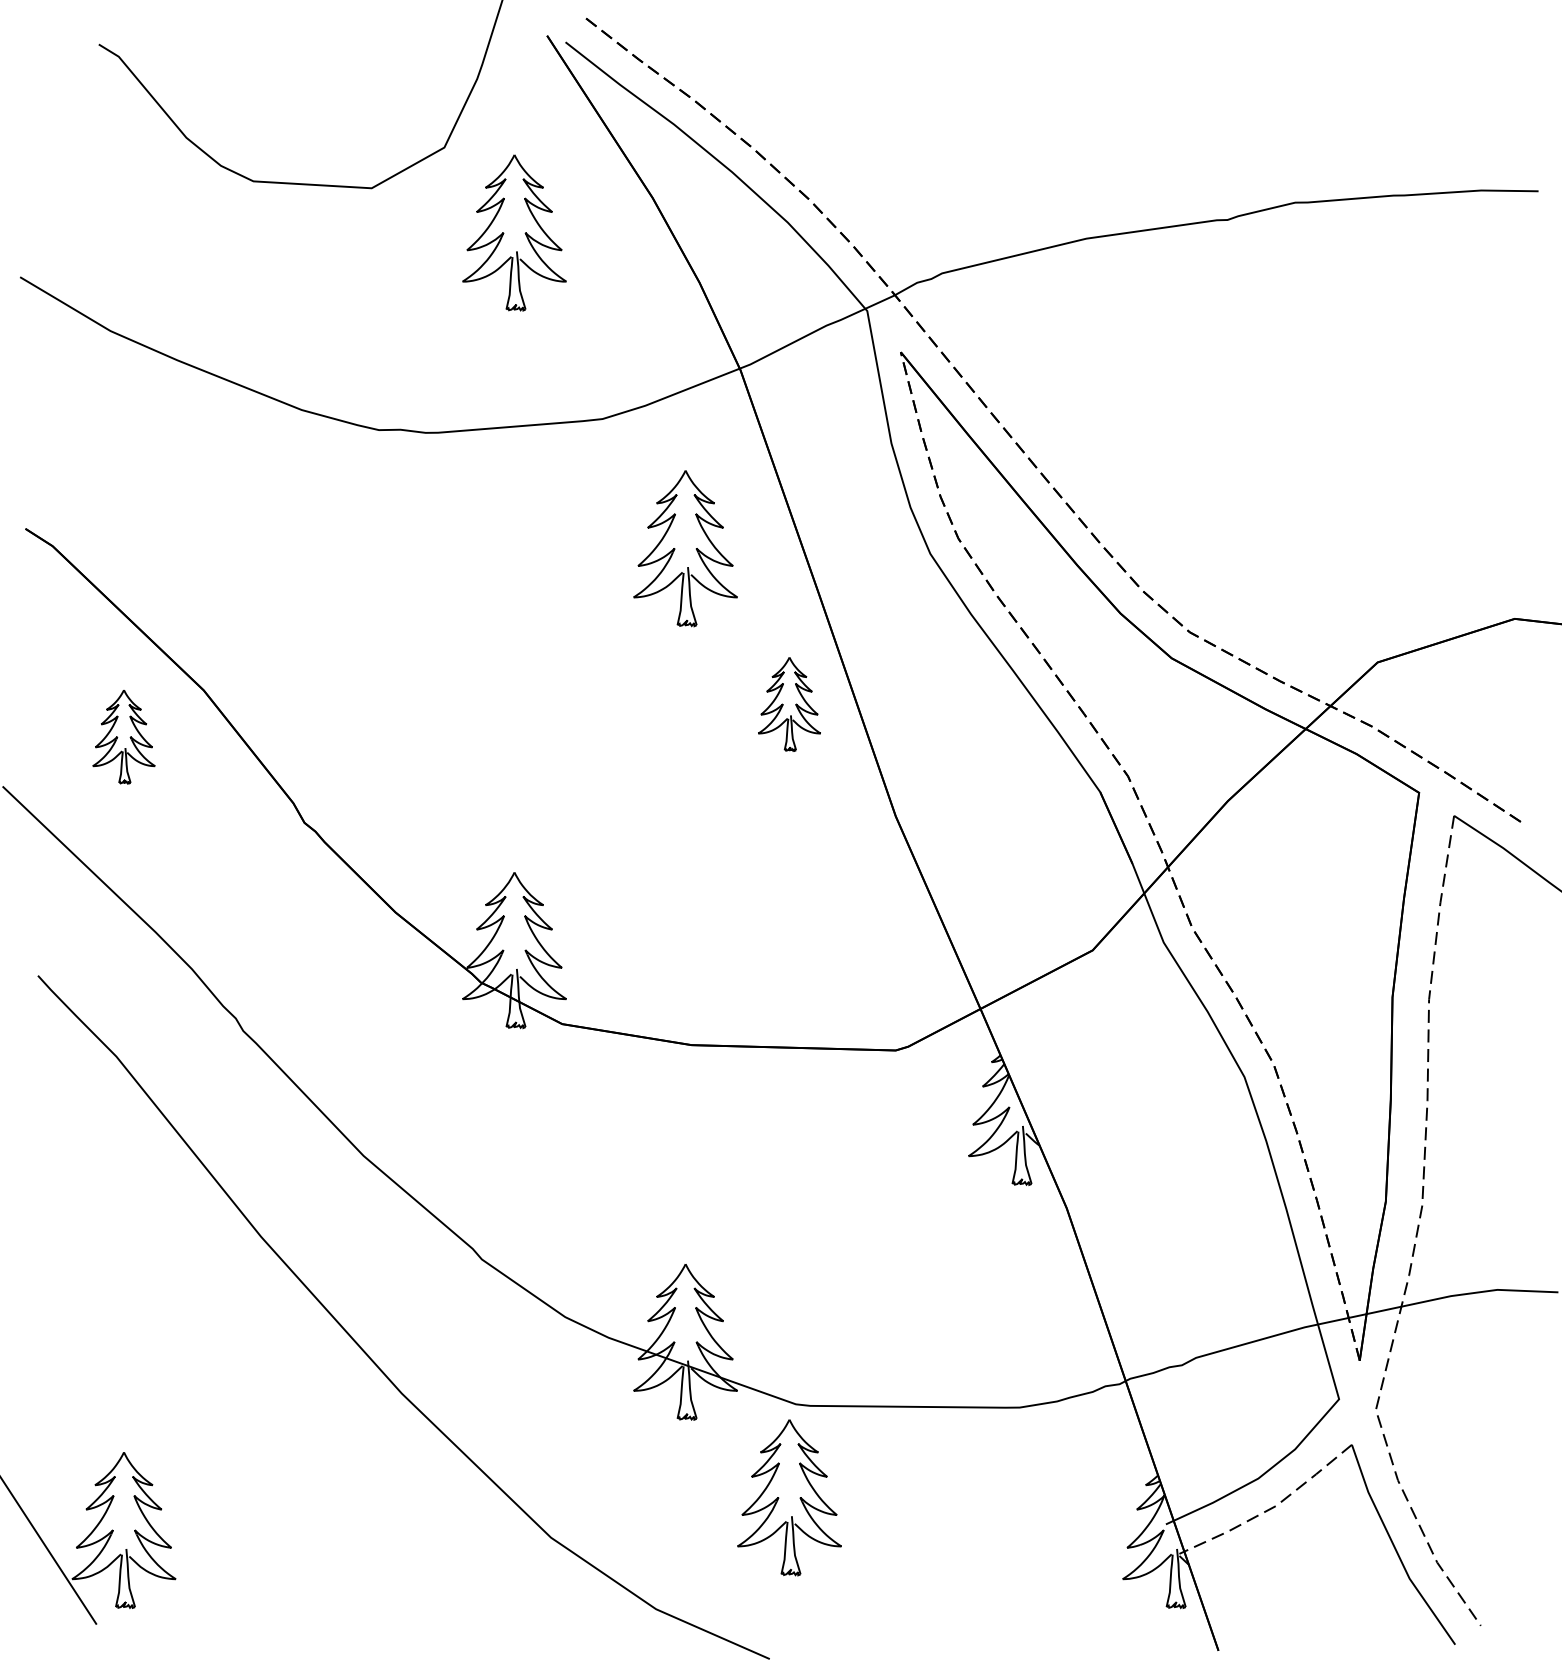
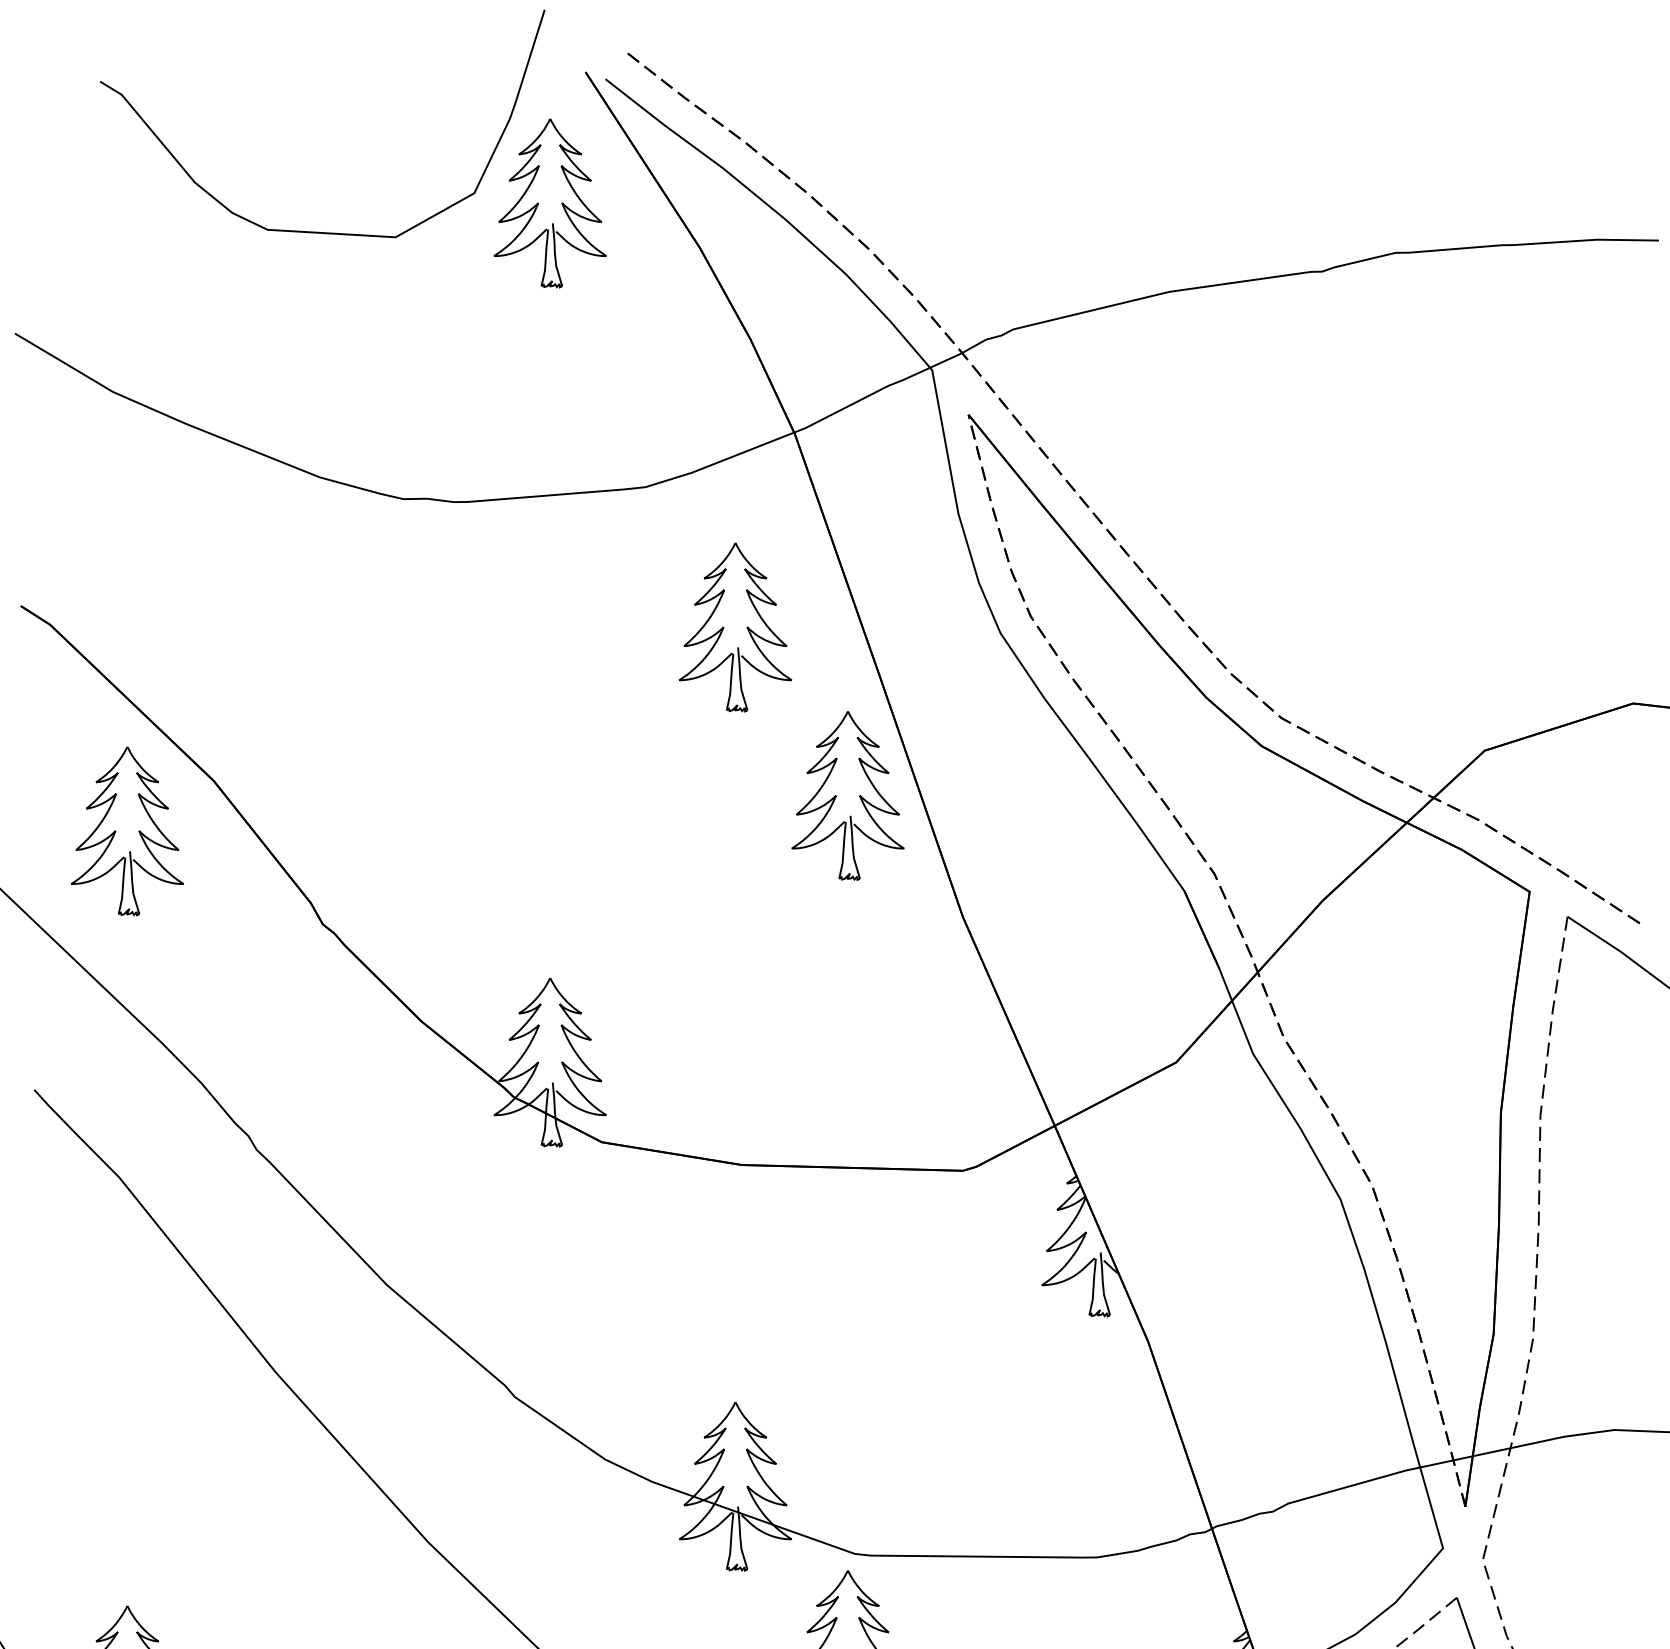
part: (514, 232) -> (550, 202), moved
part: (789, 704) -> (847, 796), size x1.67
part: (123, 736) -> (126, 830), size x1.67

